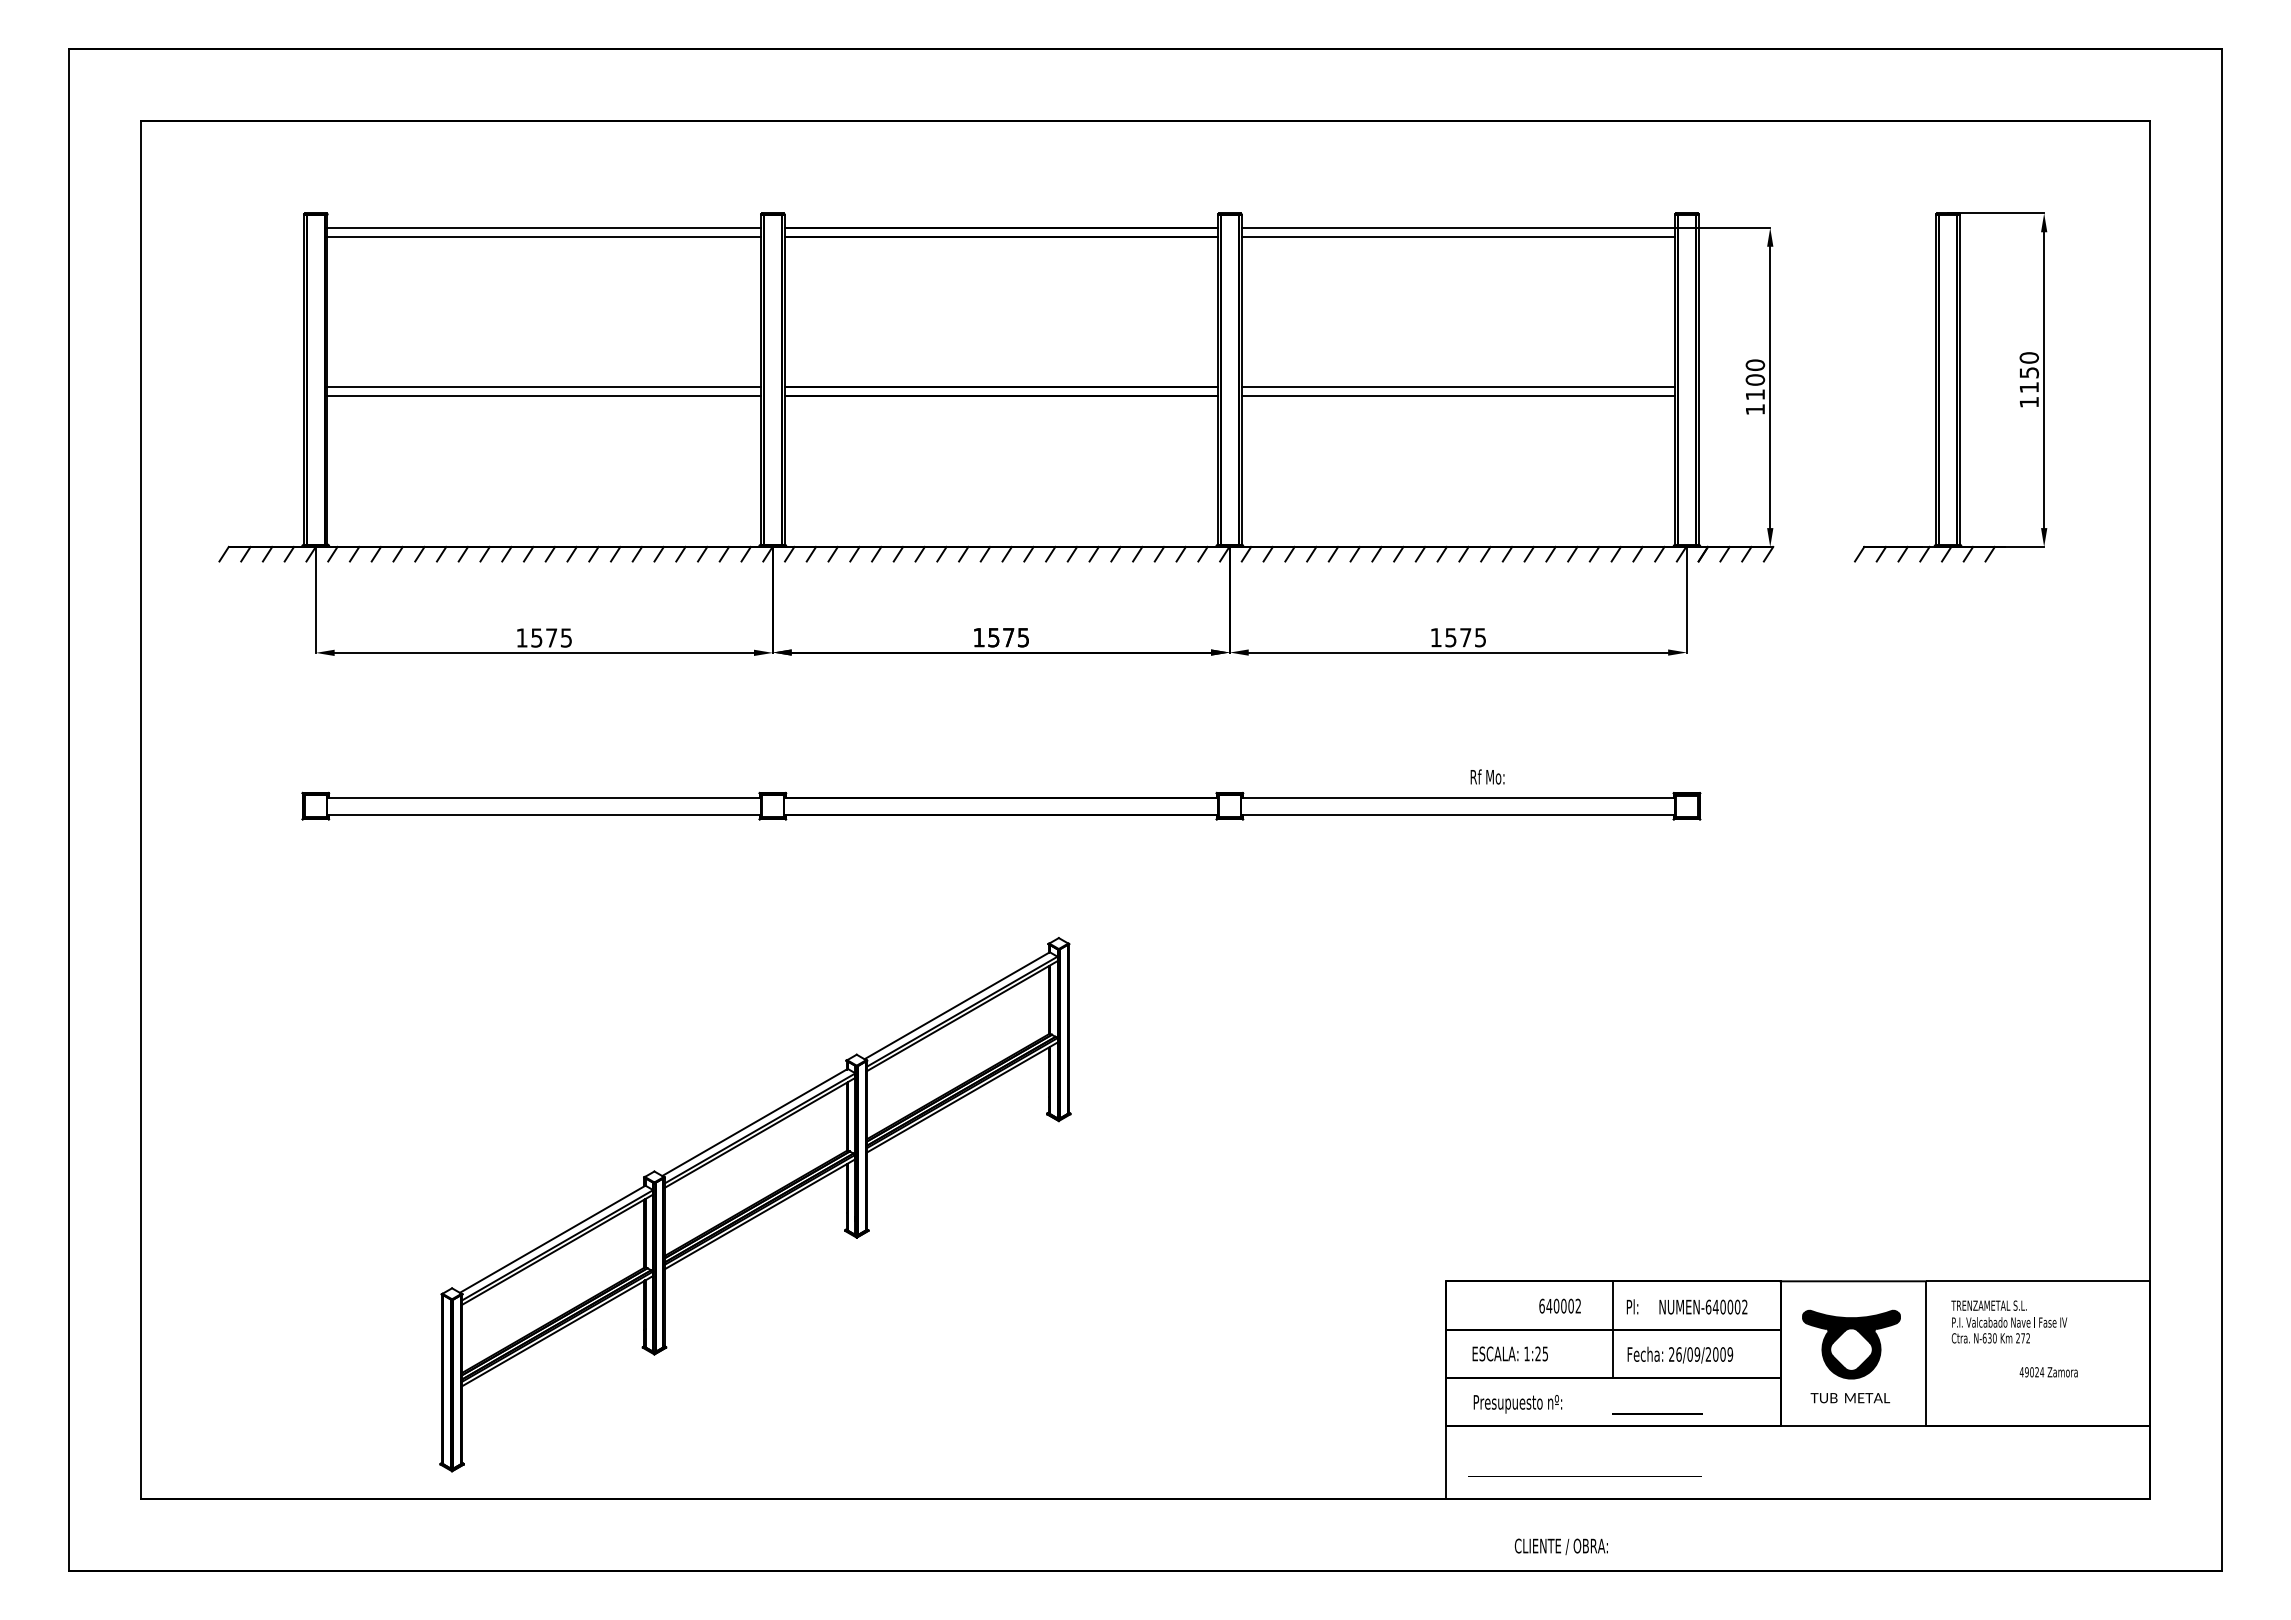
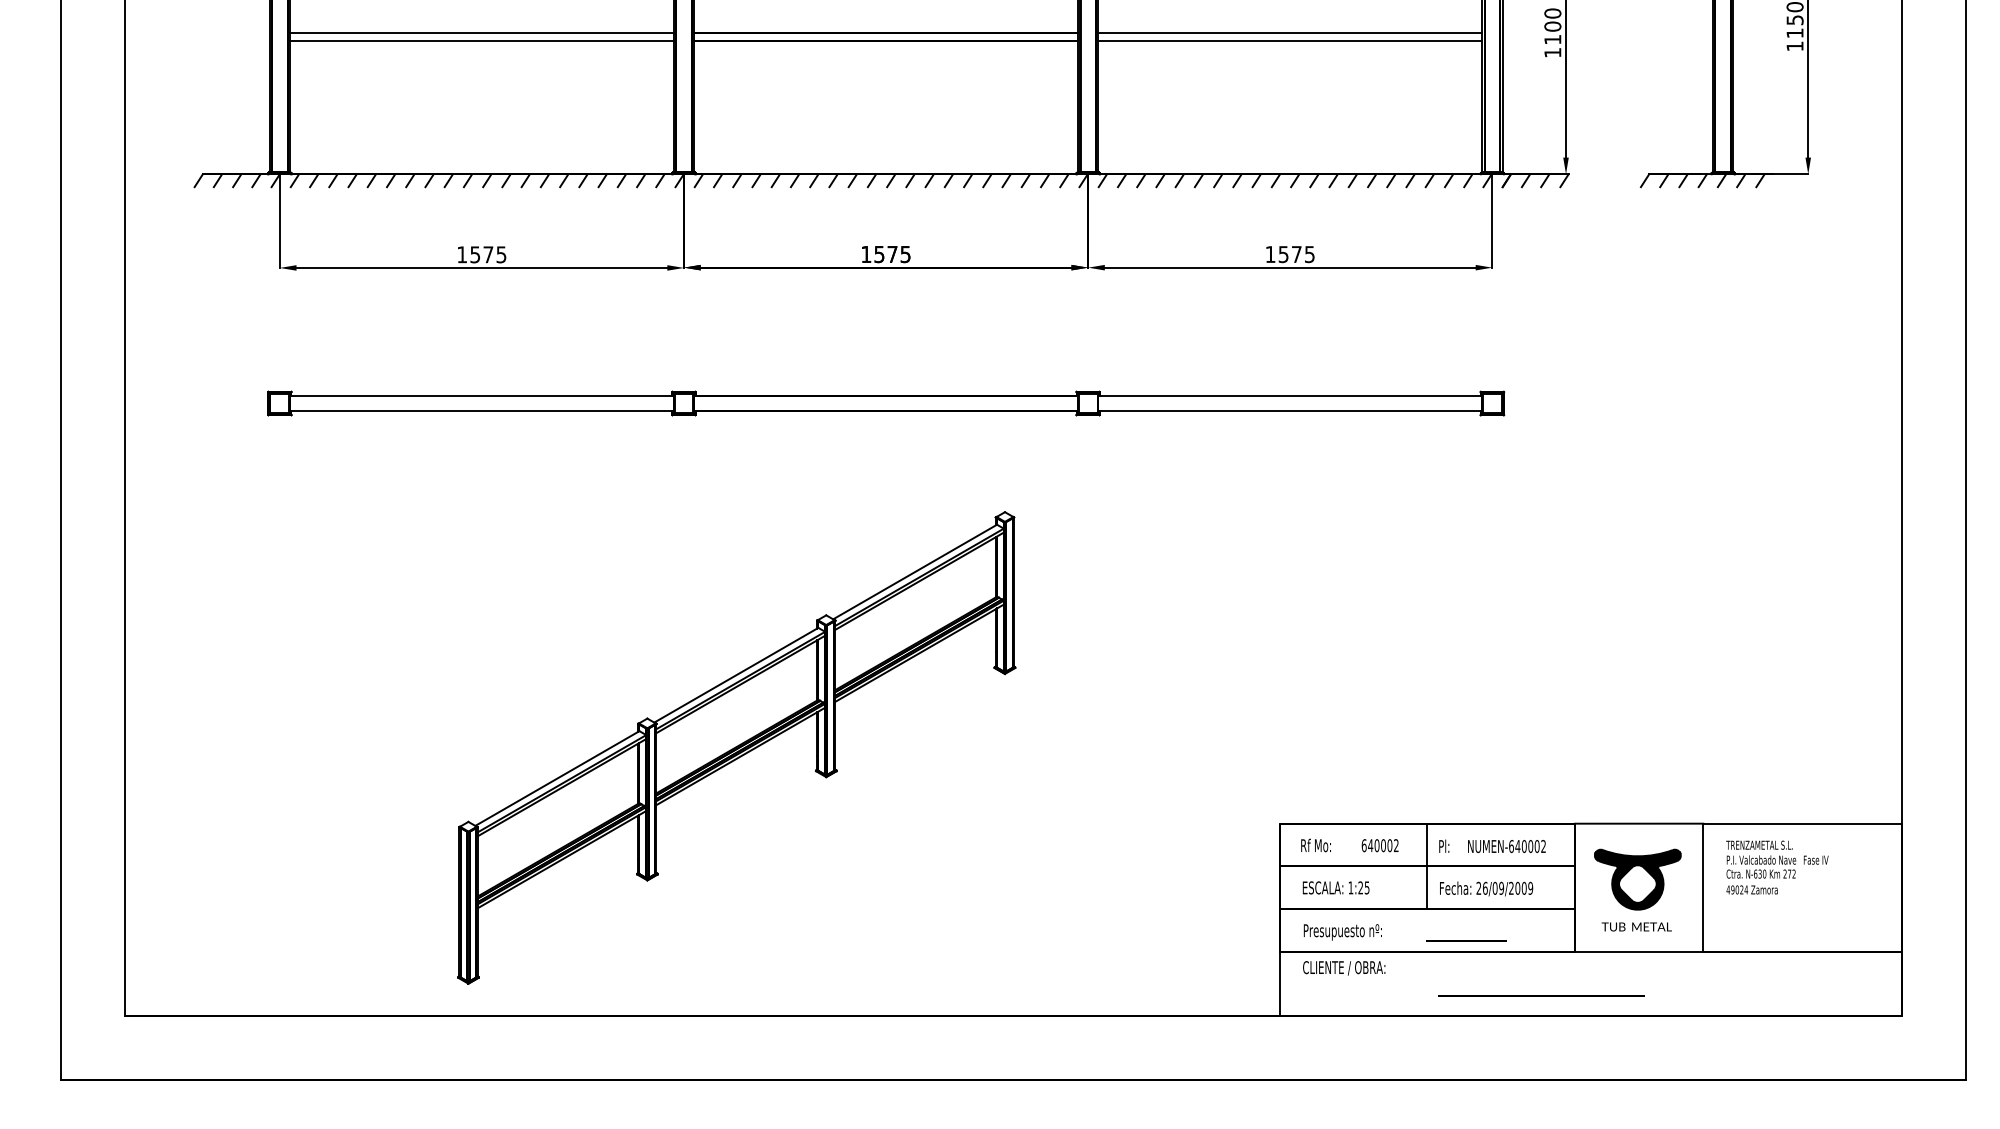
text: (1487, 776) -> (1315, 845), moved
part: (755, 1204) -> (736, 747), moved
text: (2048, 1372) -> (1751, 890), moved
text: (1584, 1476) -> (1541, 996), moved
text: (1560, 1546) -> (1343, 967), moved

